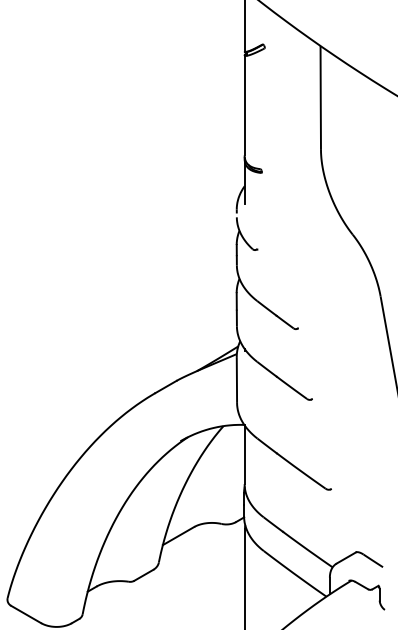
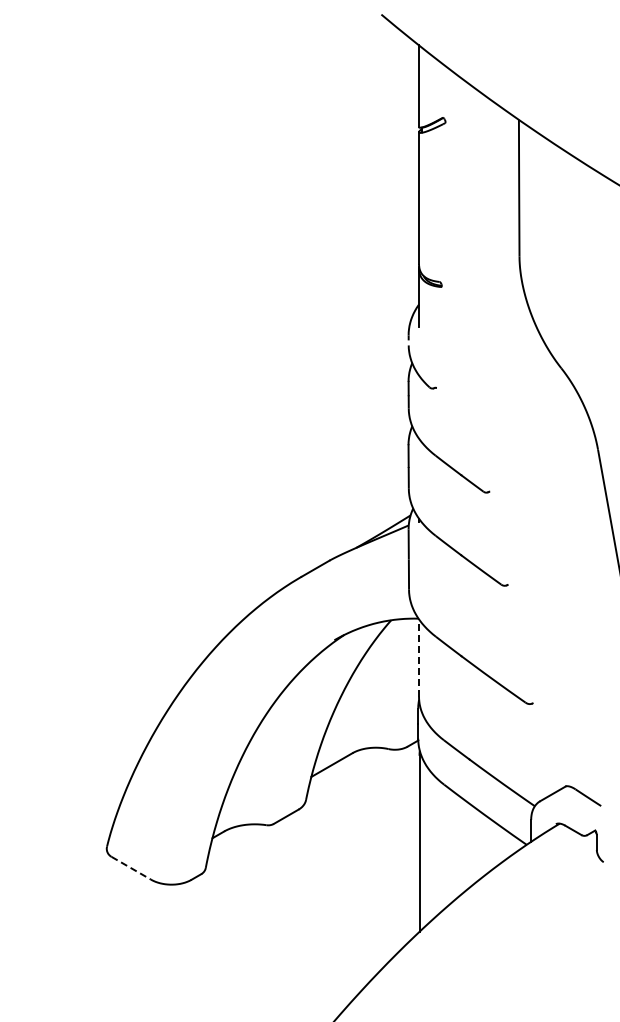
line: (245, 455) -> (419, 658), solid -> dashed
line: (26, 614) -> (131, 868), solid -> dashed

